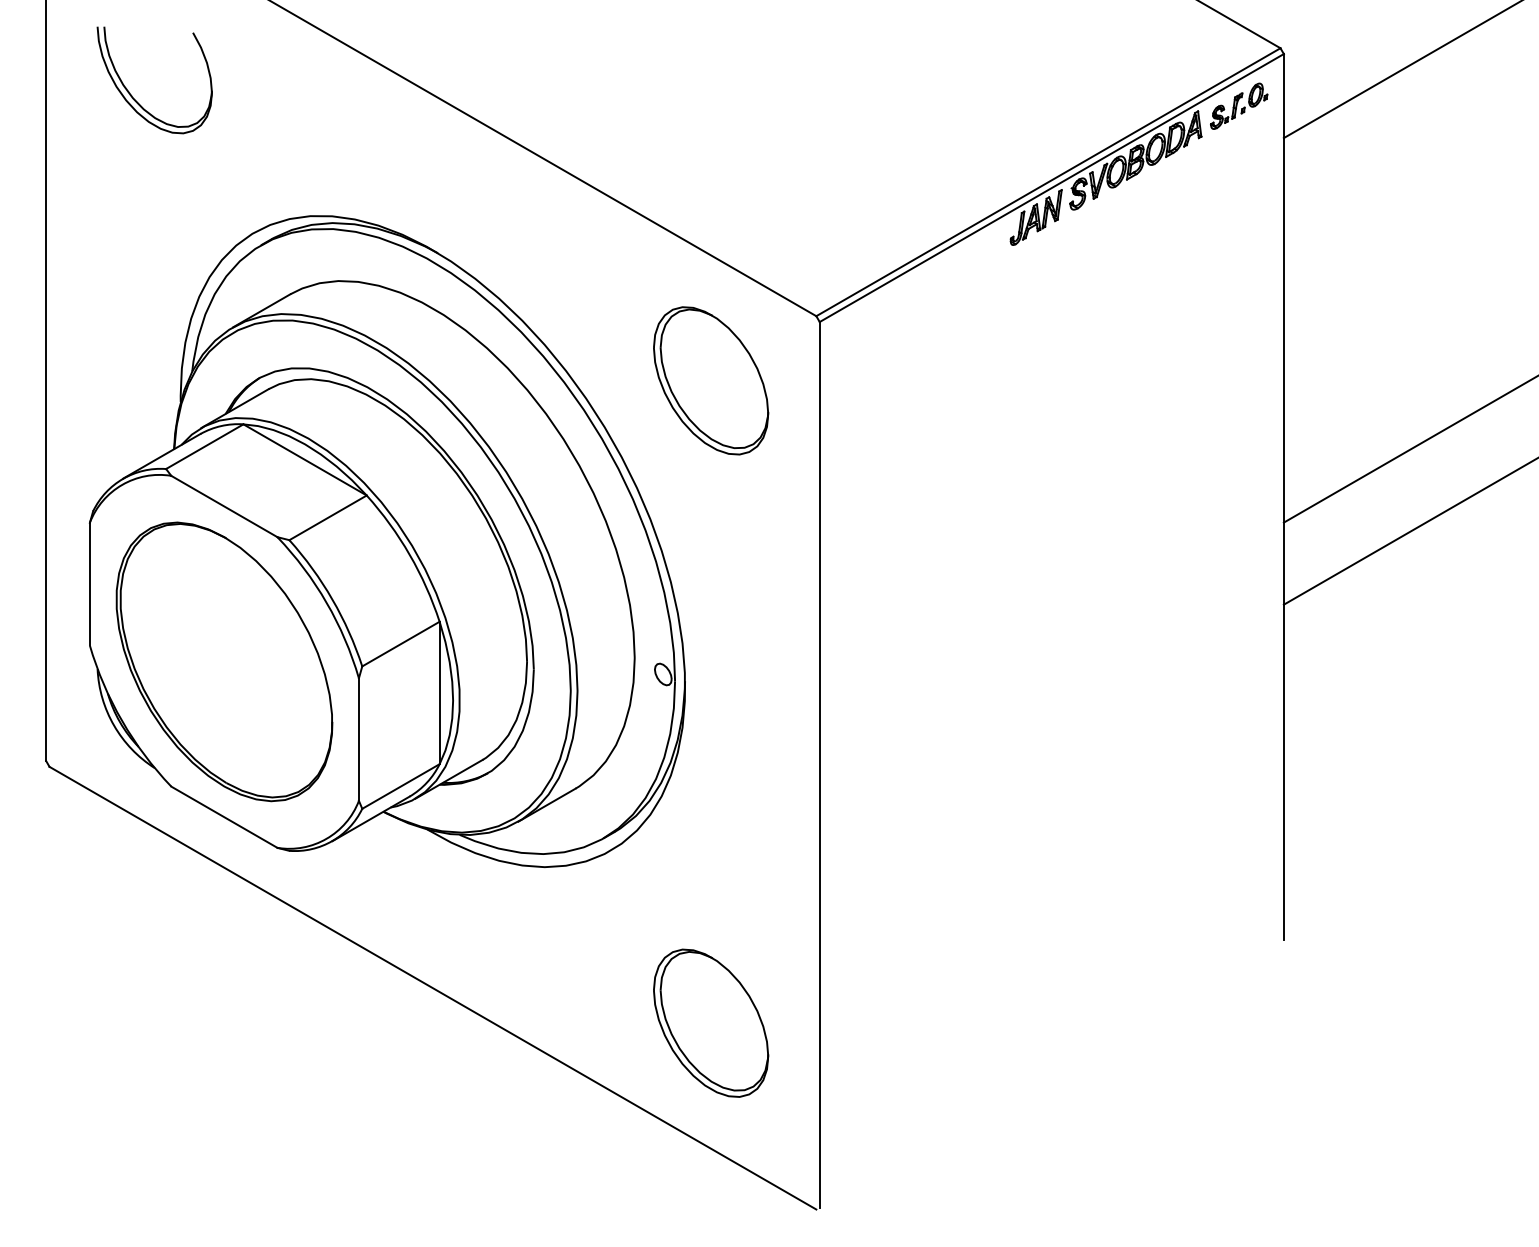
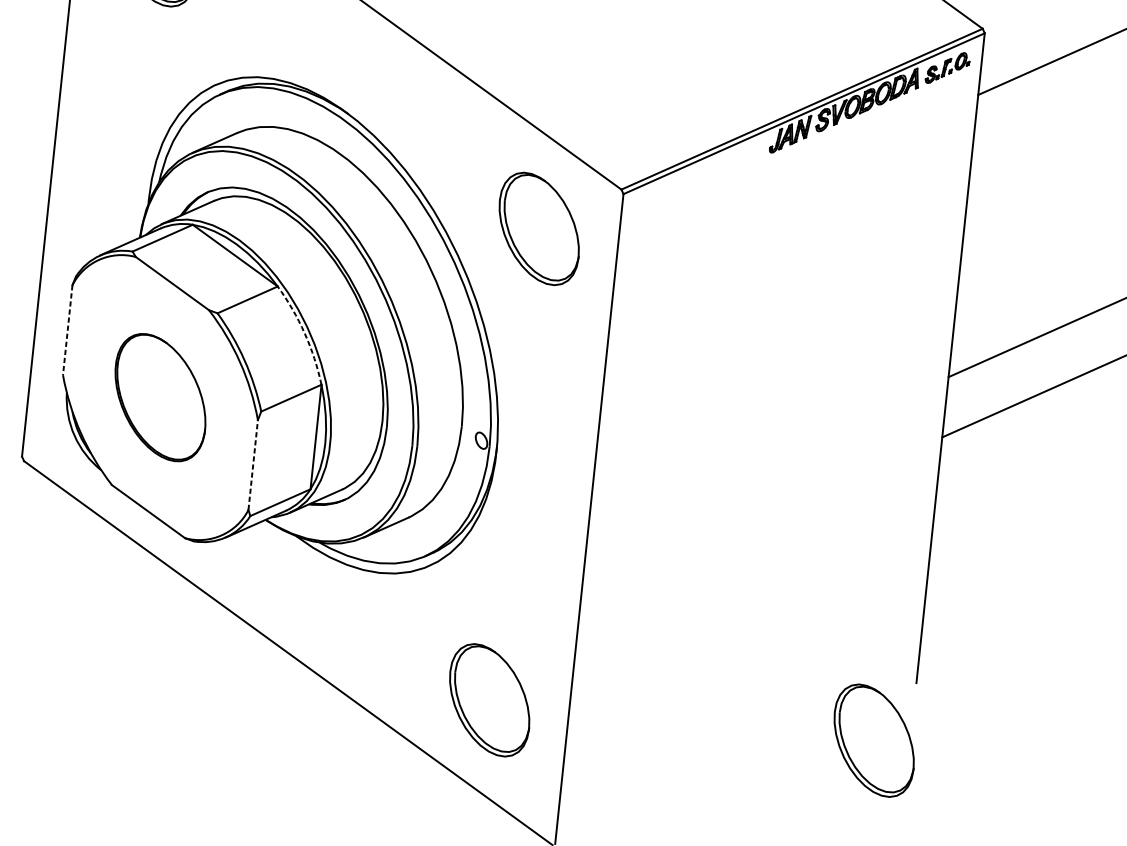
arc: (409, 554) -> (304, 333), solid -> dashed
line: (89, 584) -> (67, 330), solid -> dashed
part: (224, 661) -> (160, 397), size x0.6
line: (358, 739) -> (252, 464), solid -> dashed
part: (1235, 1022) -> (874, 740), added

